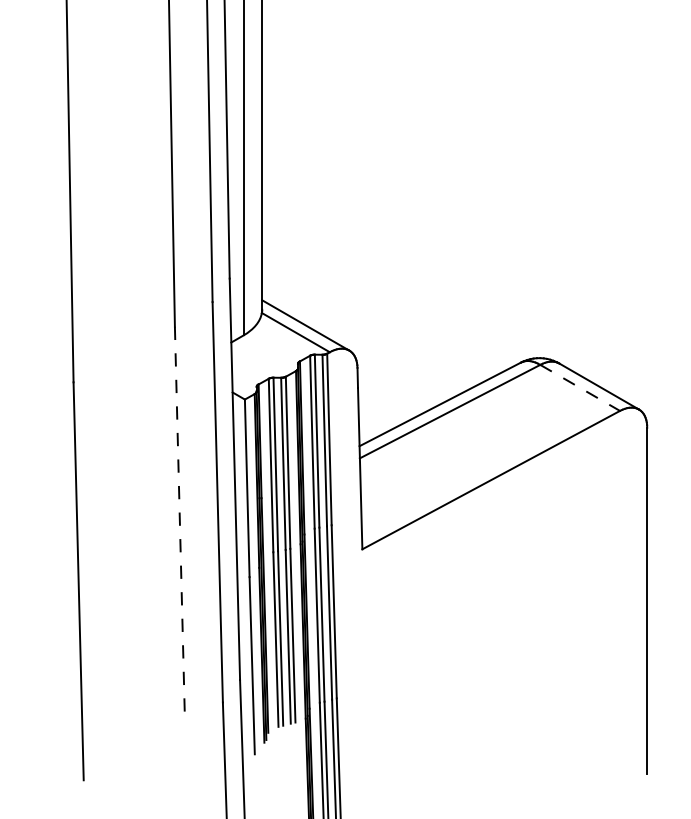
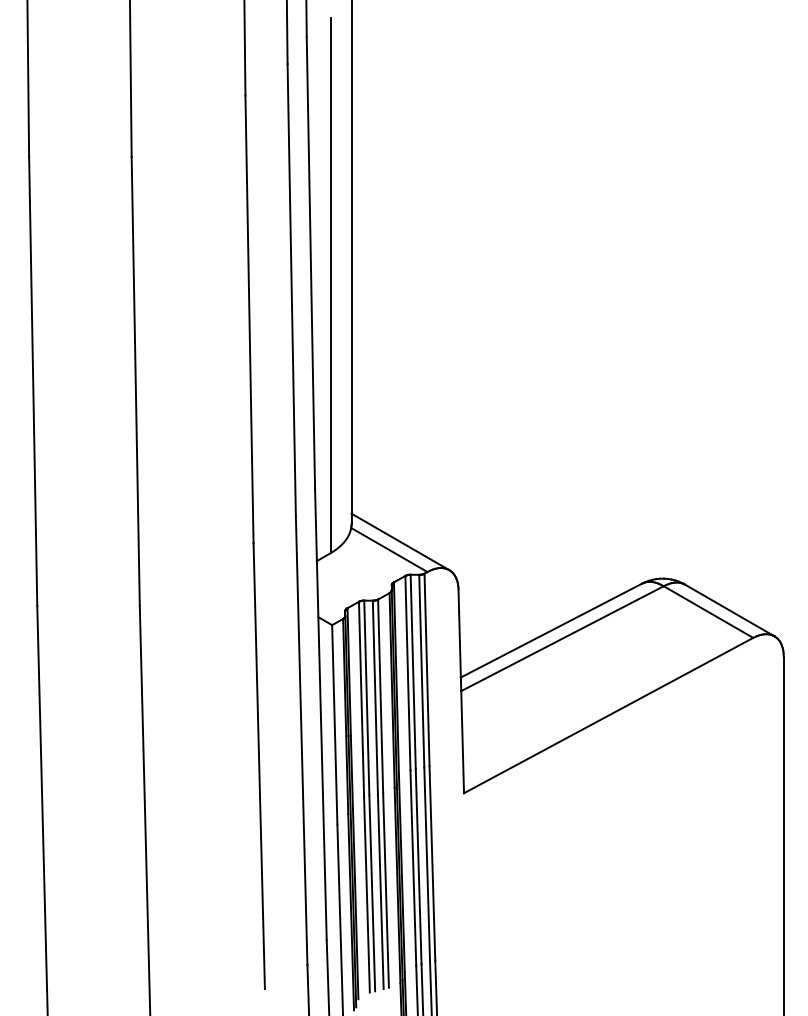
line: (580, 388) -> (708, 612), dashed -> solid
line: (180, 525) -> (259, 766), dashed -> solid

